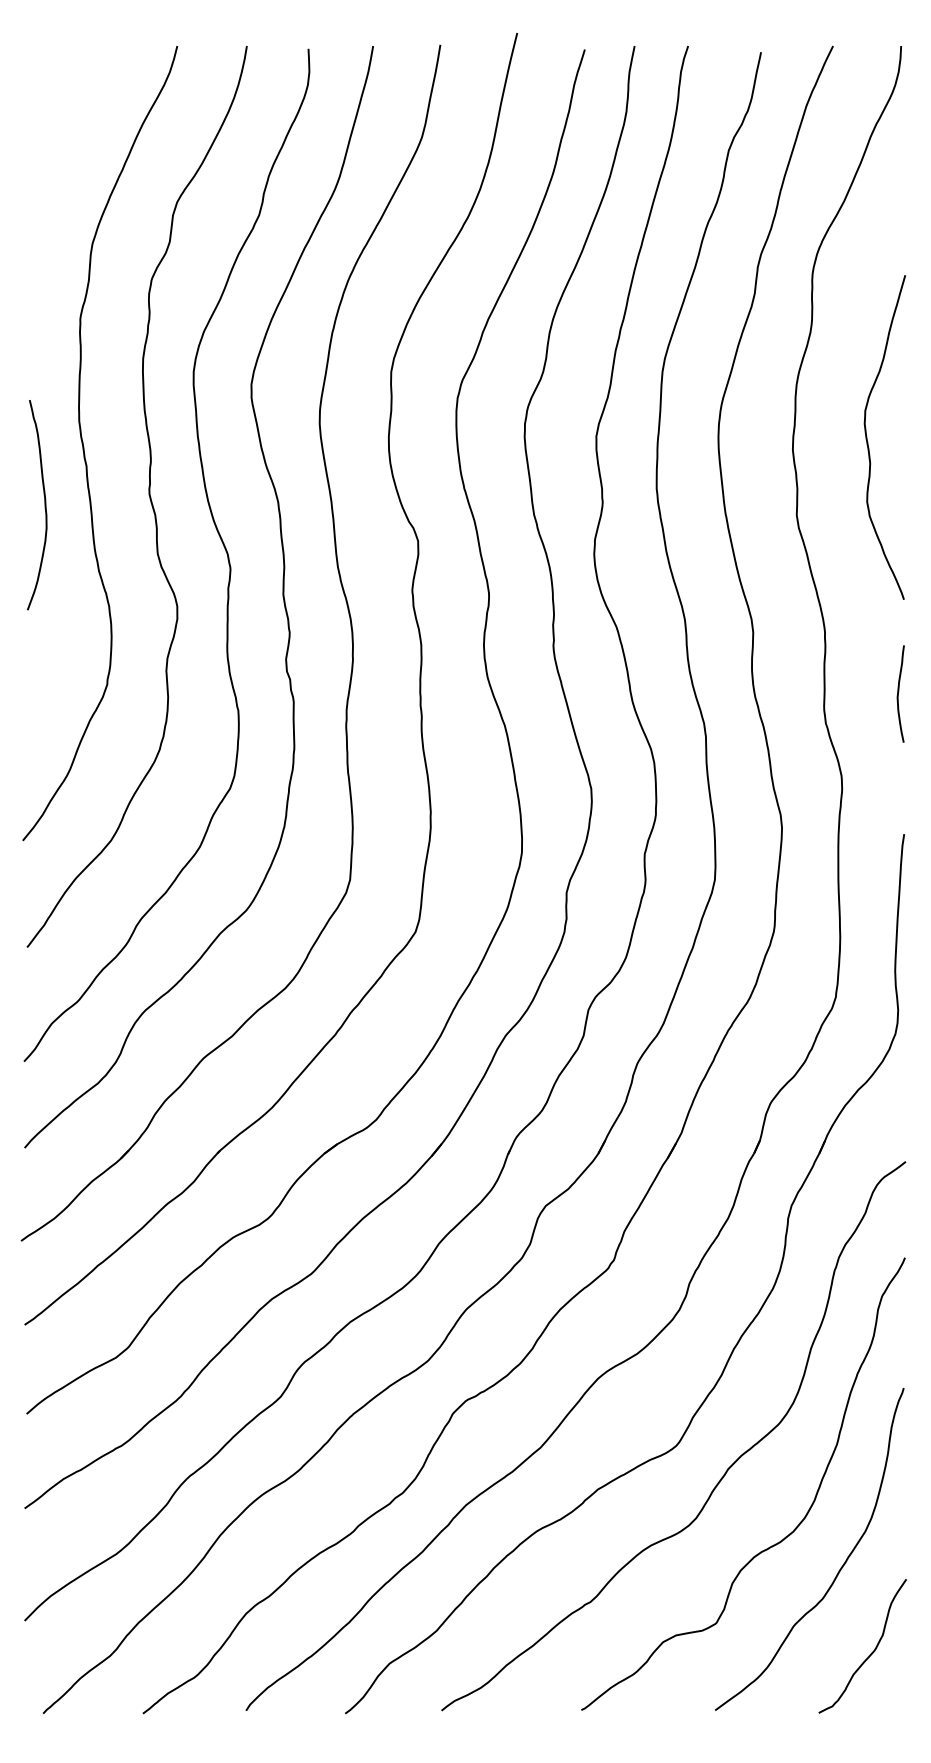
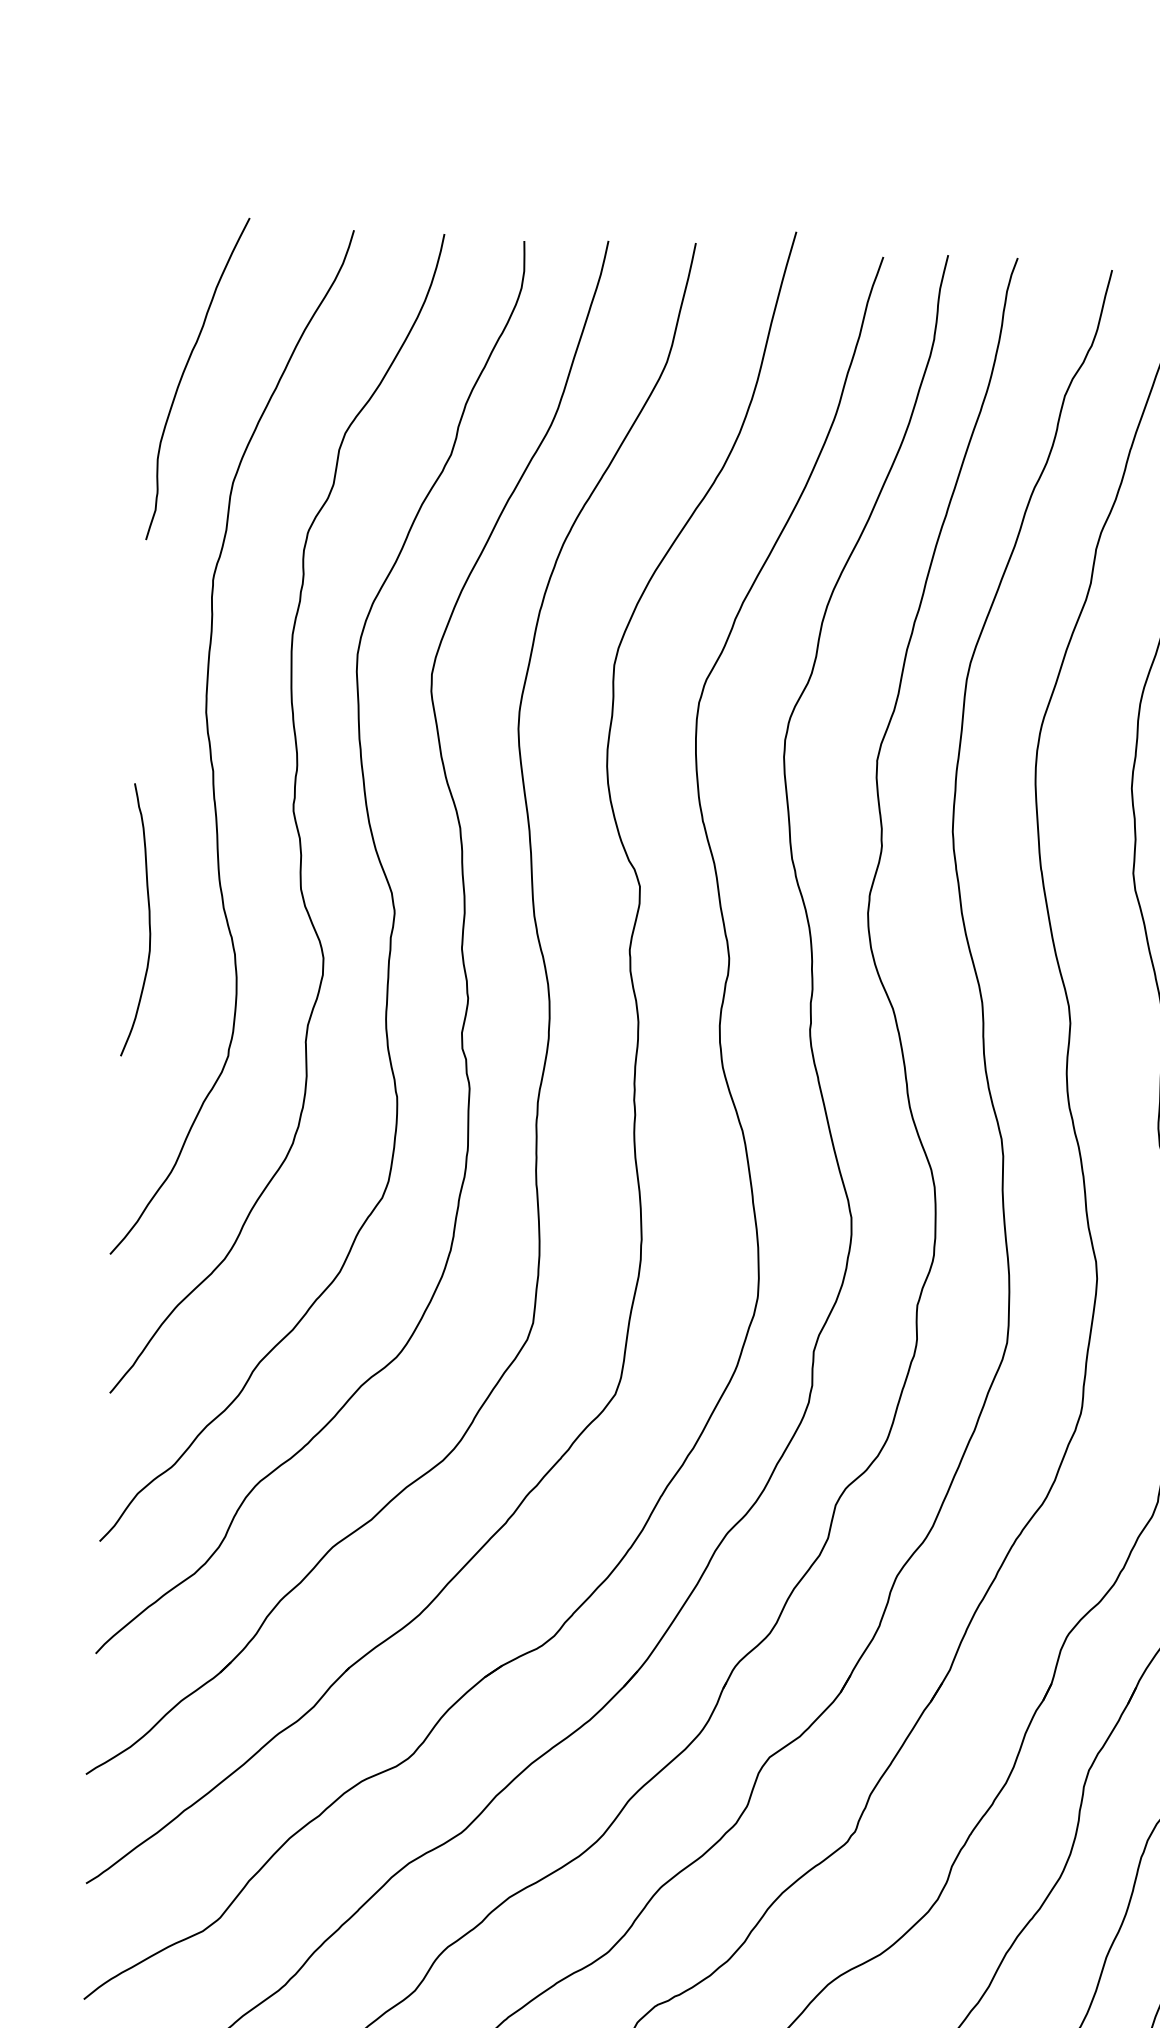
curve: (51, 162) -> (184, 374), added
curve: (44, 505) -> (148, 921), moved

